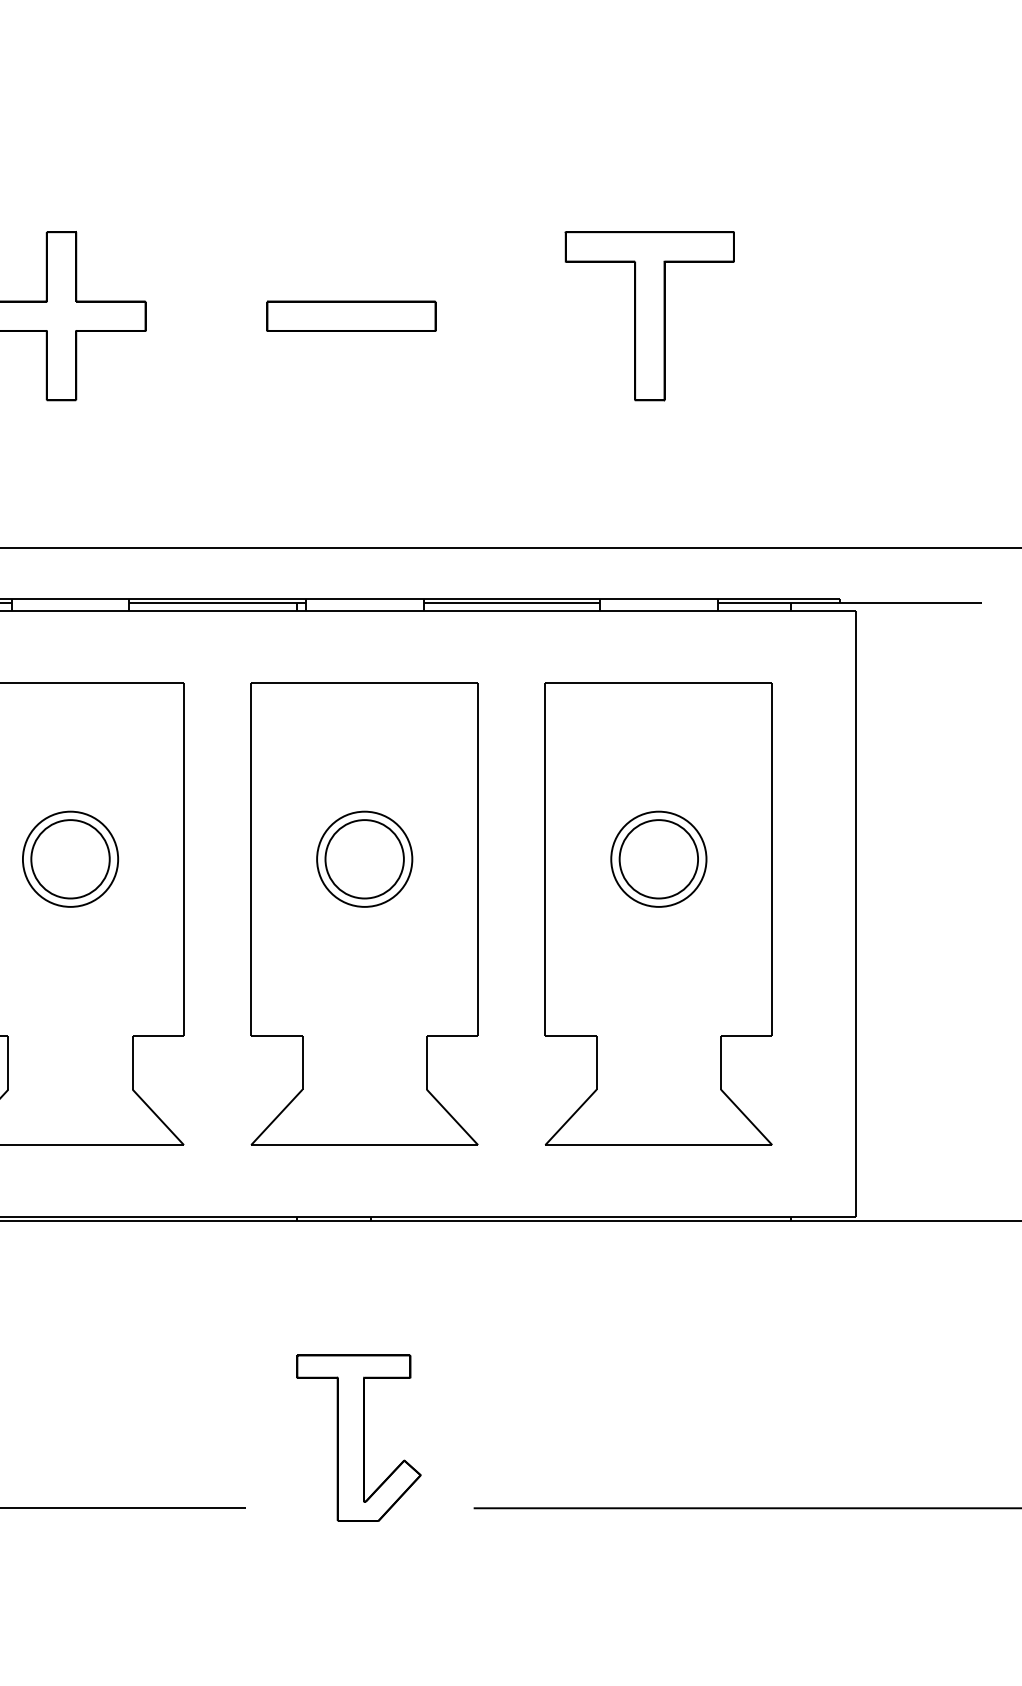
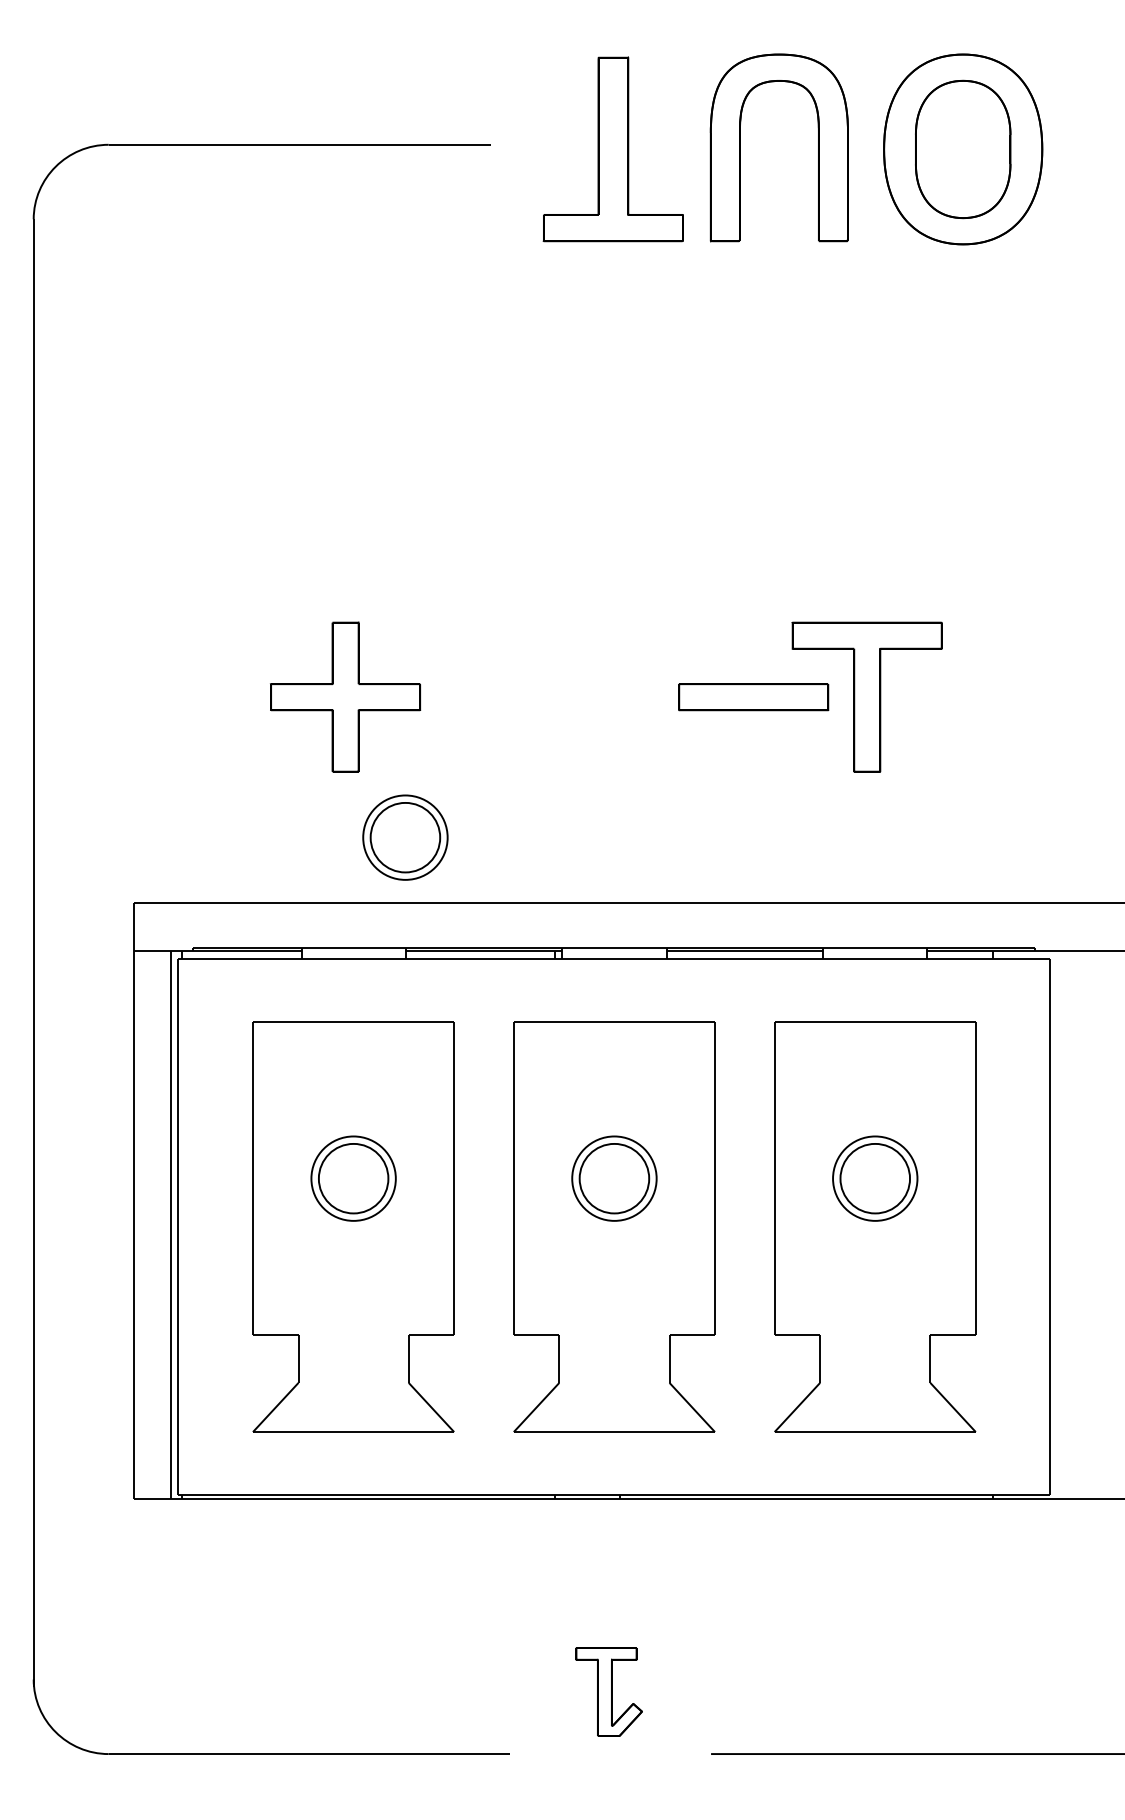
part: (351, 316) -> (753, 697), moved
part: (129, 474) -> (405, 837), added
part: (358, 1437) -> (608, 1691), size x0.6

